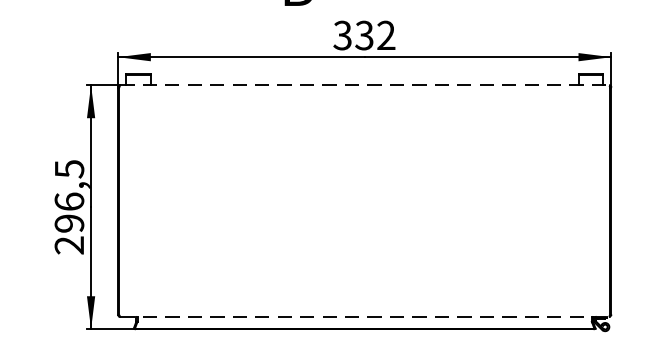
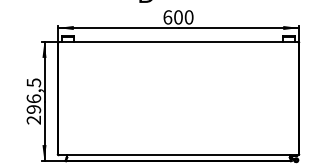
text: (364, 35) -> (178, 17), 332 -> 600
line: (364, 84) -> (178, 41), dashed -> solid
line: (364, 317) -> (178, 155), dashed -> solid

